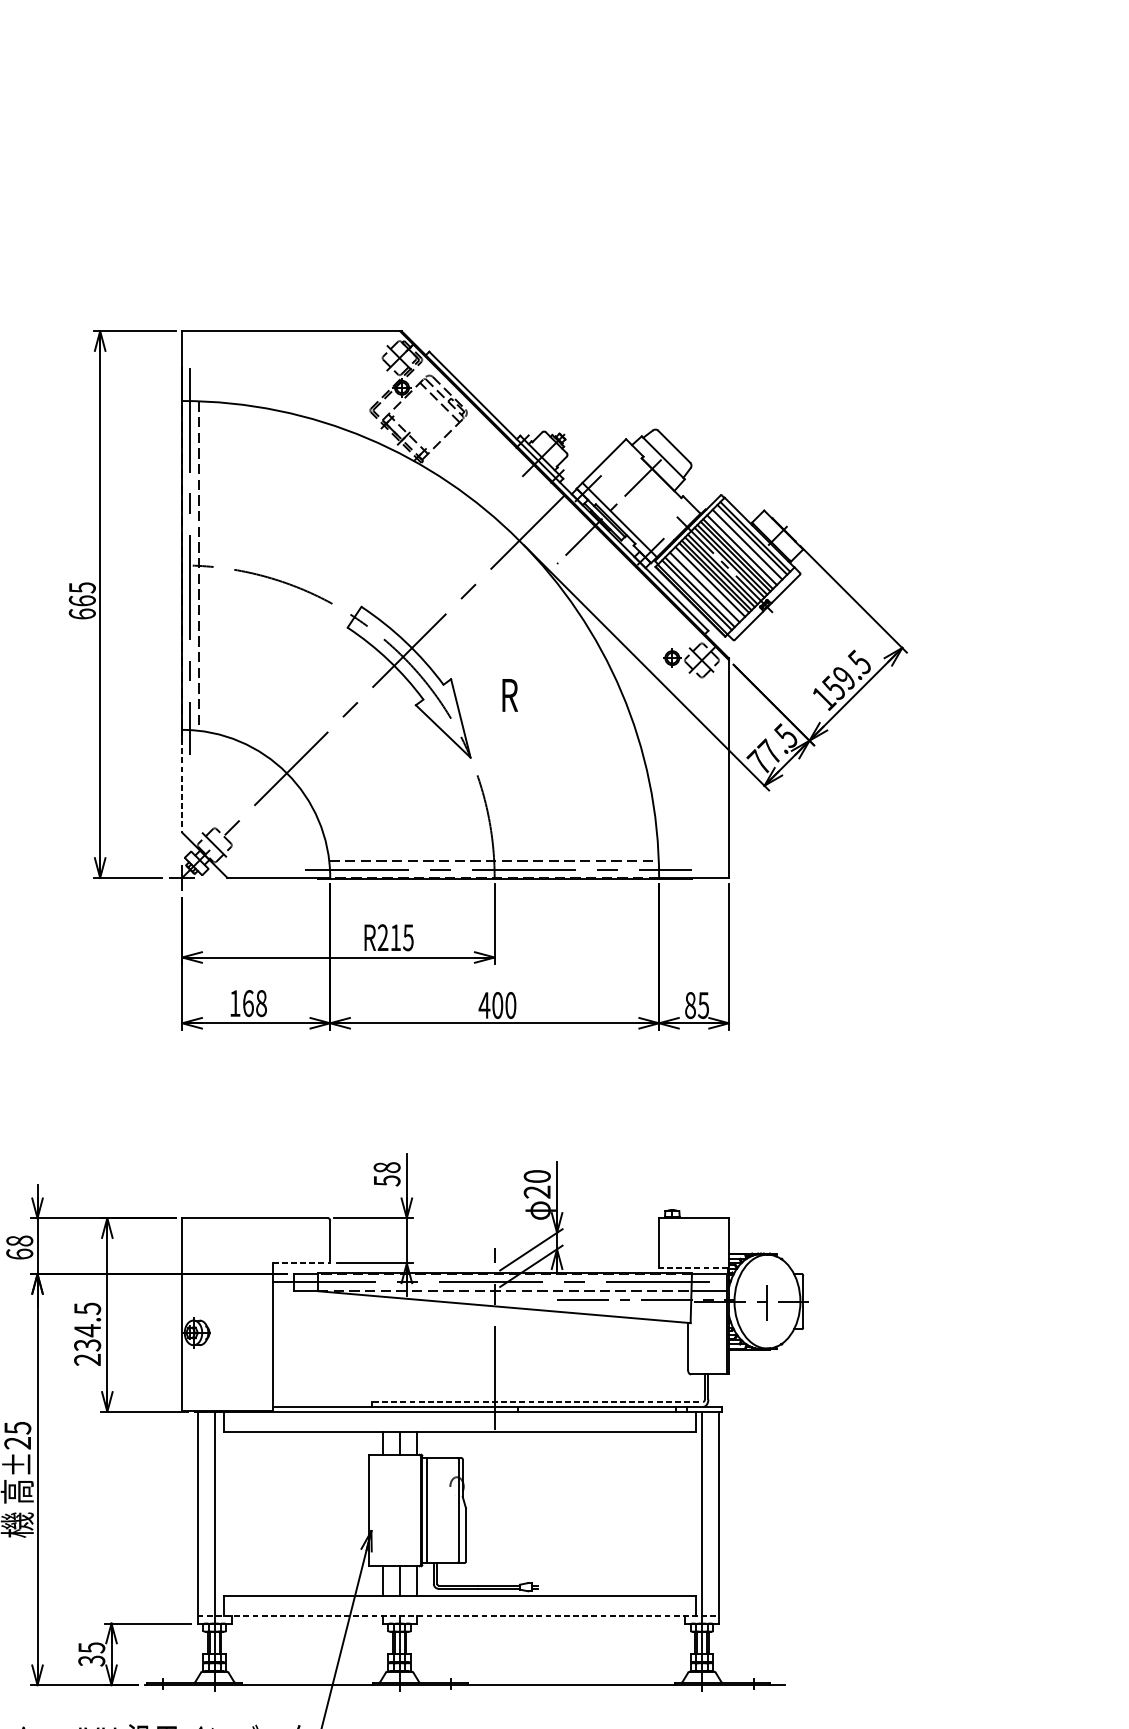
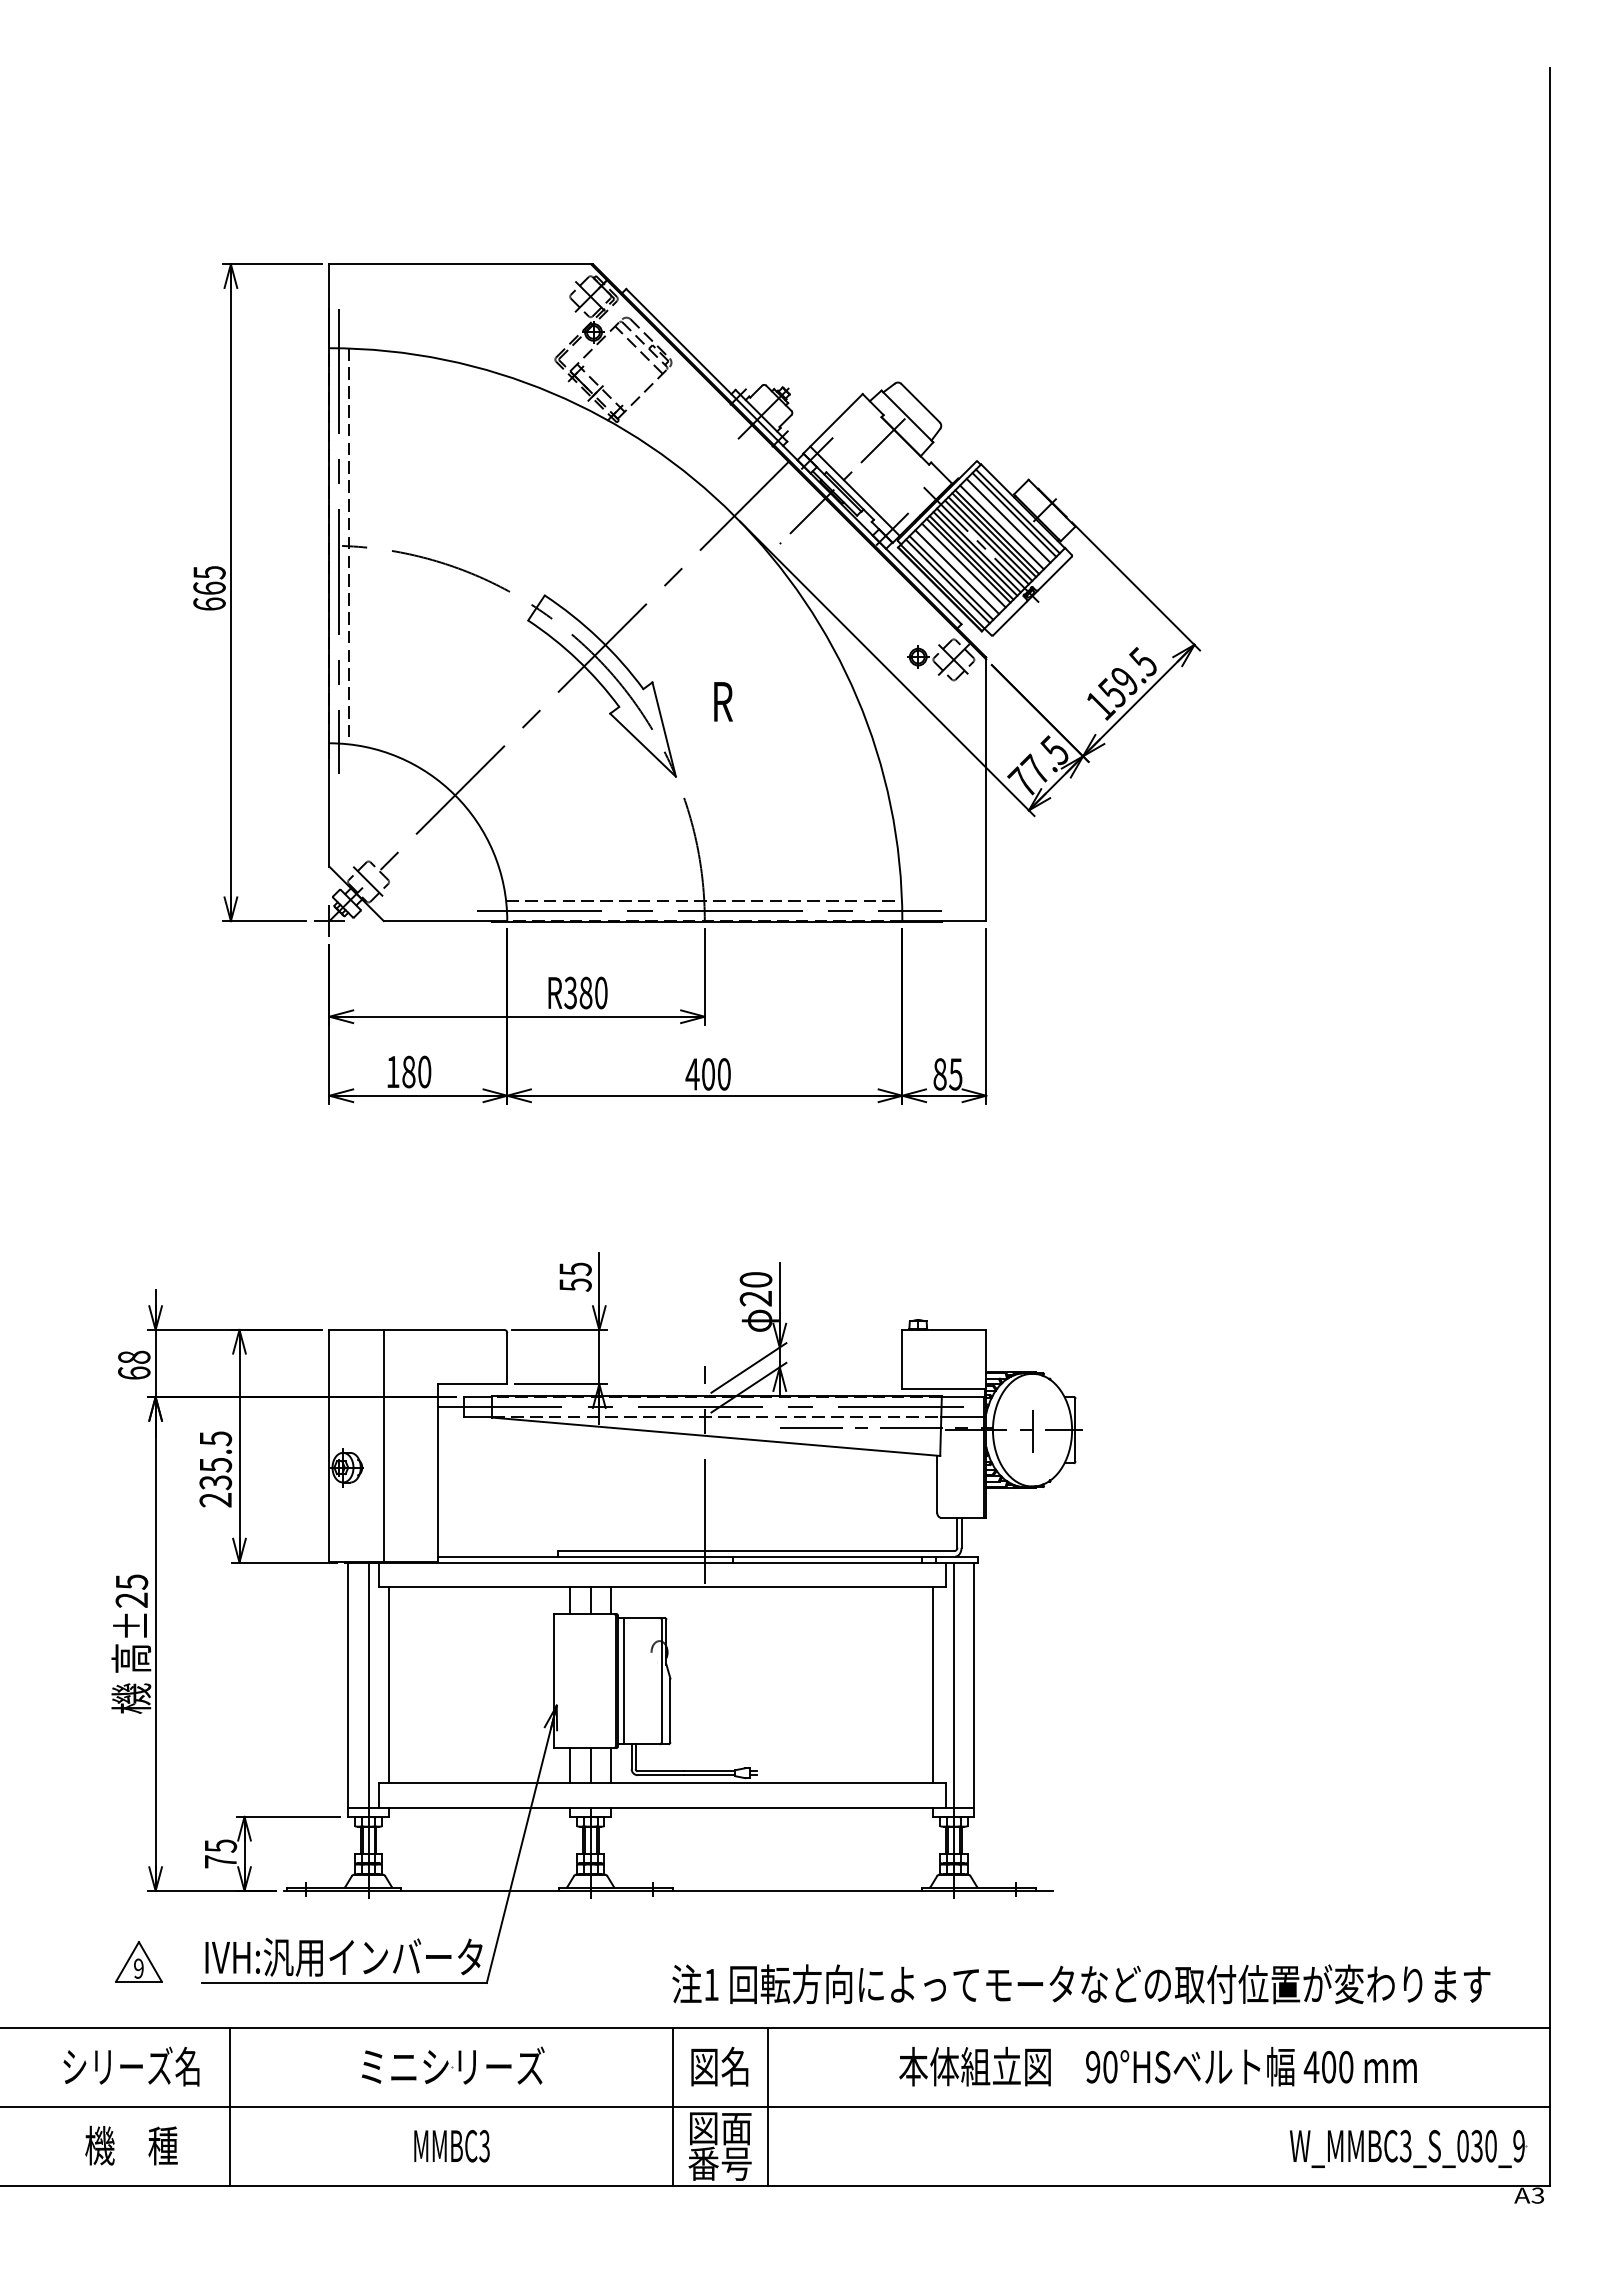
line: (182, 781) -> (329, 805), dashed -> solid
text: (395, 937) -> (585, 992), R215 -> R380
text: (254, 1003) -> (416, 1071), 168 -> 180
text: (387, 1167) -> (575, 1269), 58 -> 55
line: (301, 1263) -> (472, 1384), dashed -> solid
line: (693, 1267) -> (943, 1389), dashed -> solid
line: (227, 1314) -> (383, 1445), added
text: (88, 1331) -> (216, 1465), 234.5 -> 235.5
line: (538, 1401) -> (757, 1550), dashed -> solid
line: (232, 1514) -> (389, 1685), added
line: (685, 1514) -> (933, 1685), added
line: (458, 1615) -> (661, 1807), dashed -> solid
text: (91, 1660) -> (220, 1861), 35 -> 75

